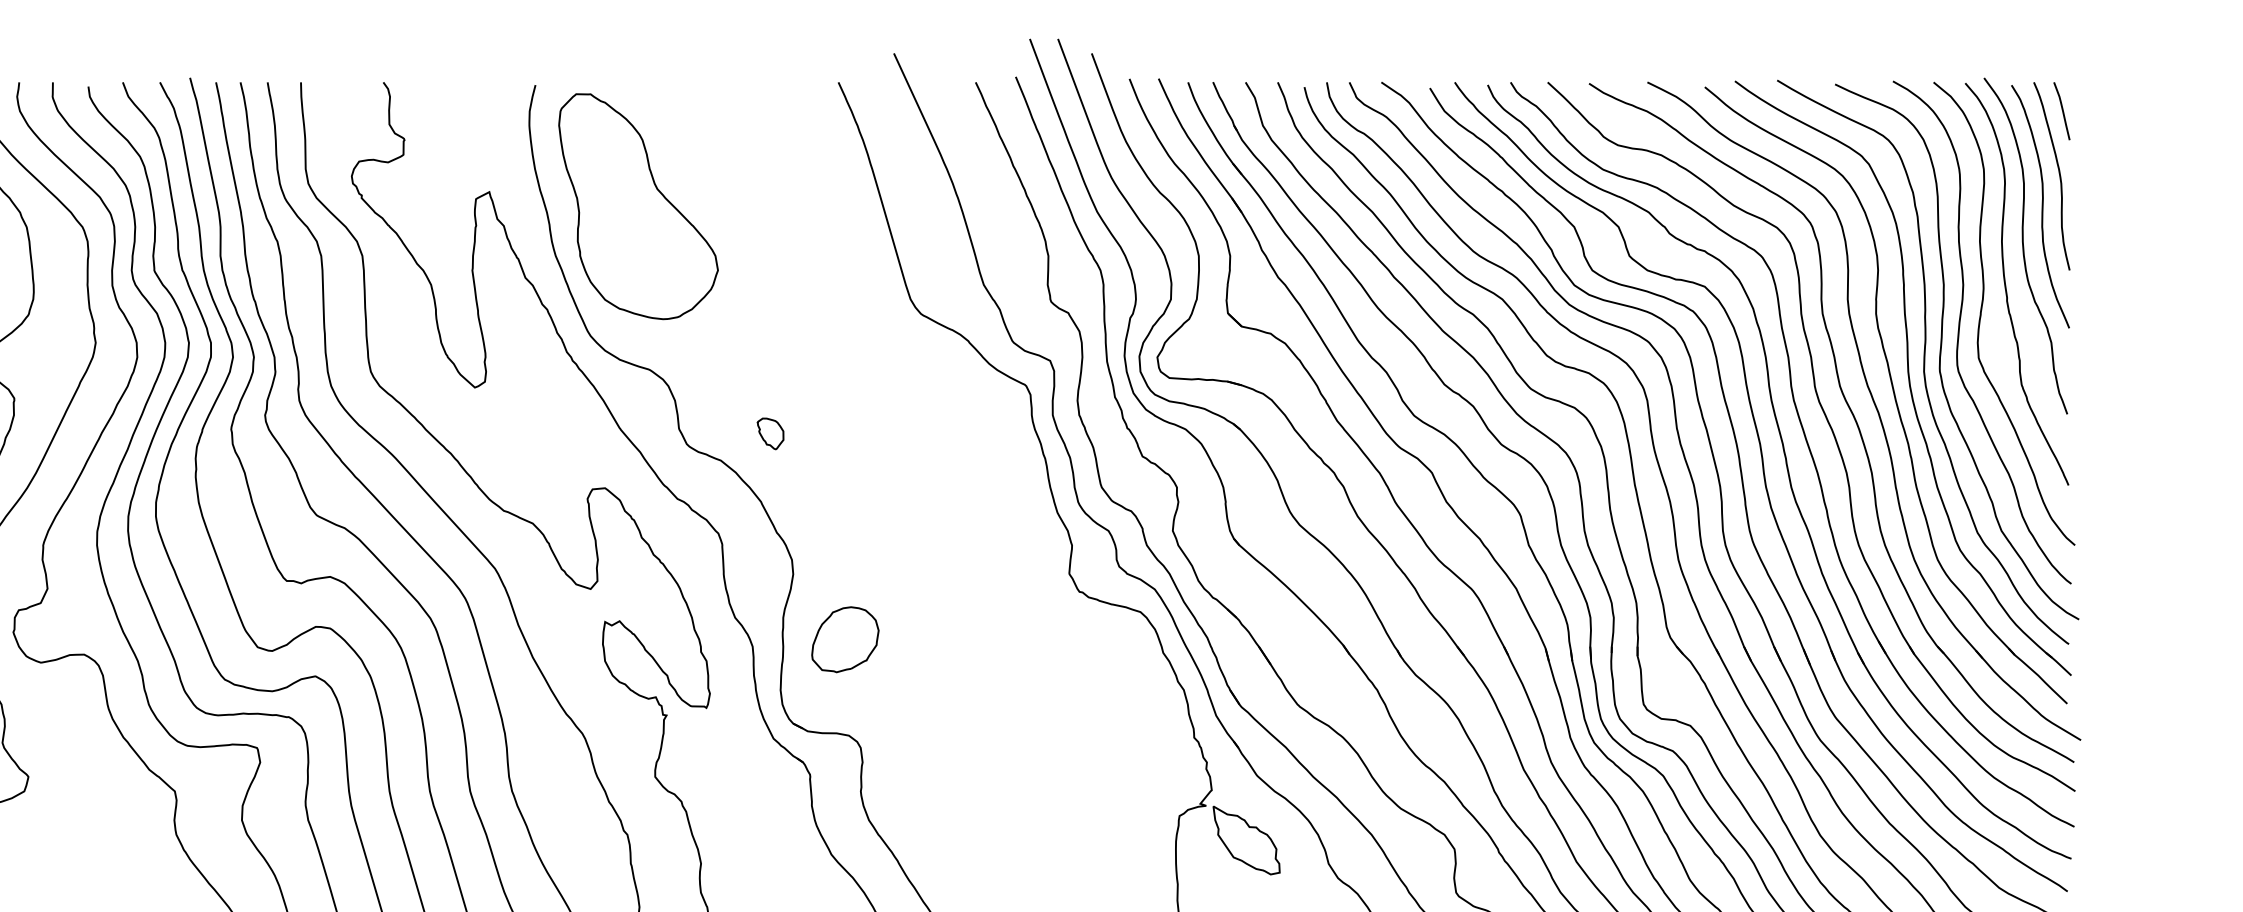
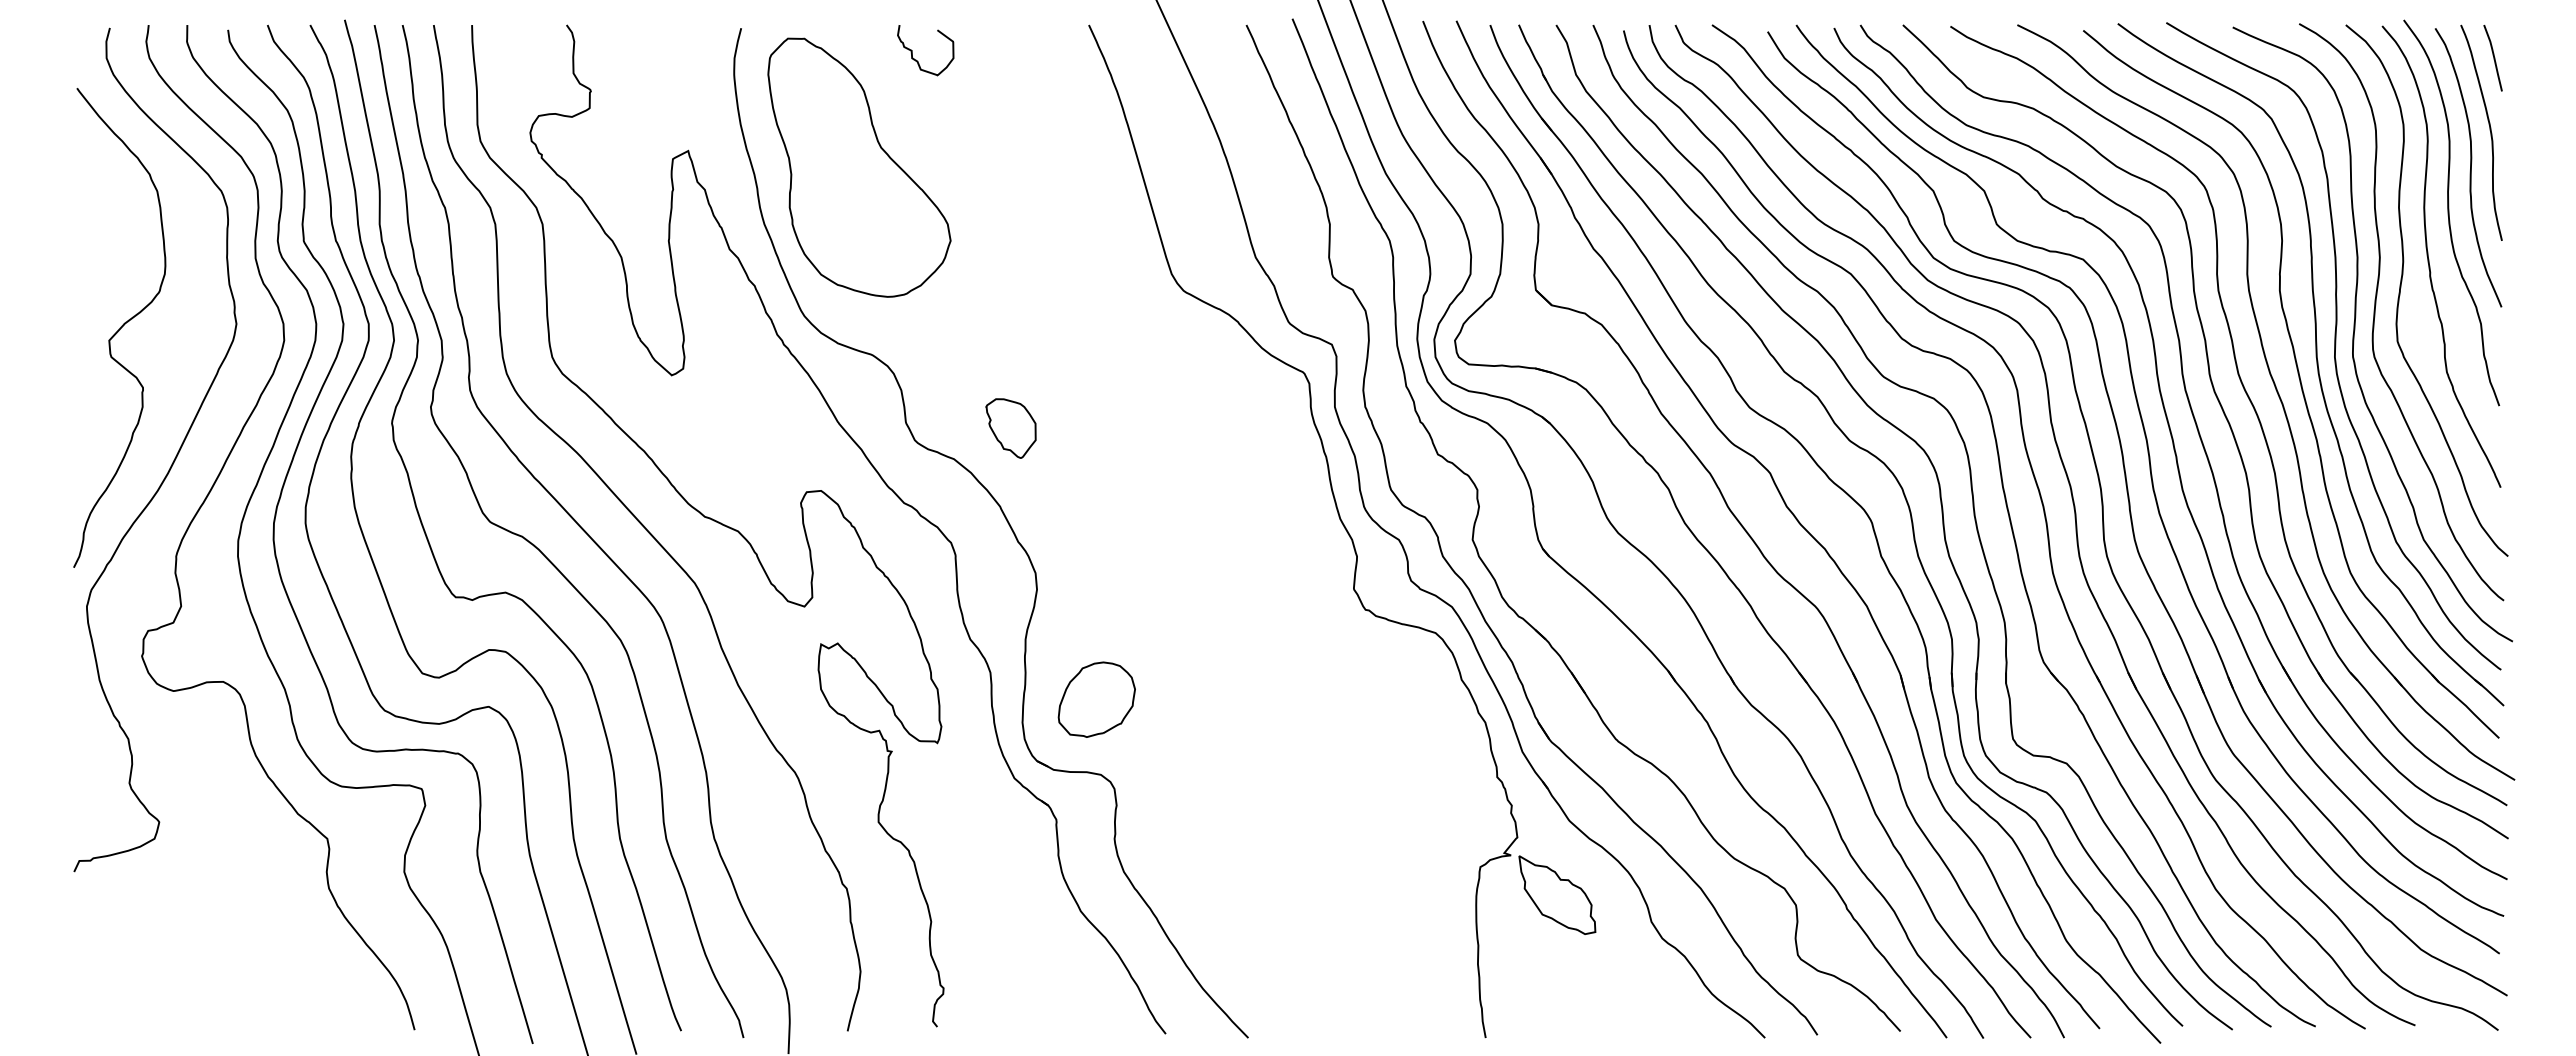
curve: (688, 112) -> (916, 59), added
part: (770, 433) -> (1010, 428), size x1.67
part: (845, 639) -> (1096, 699), moved

